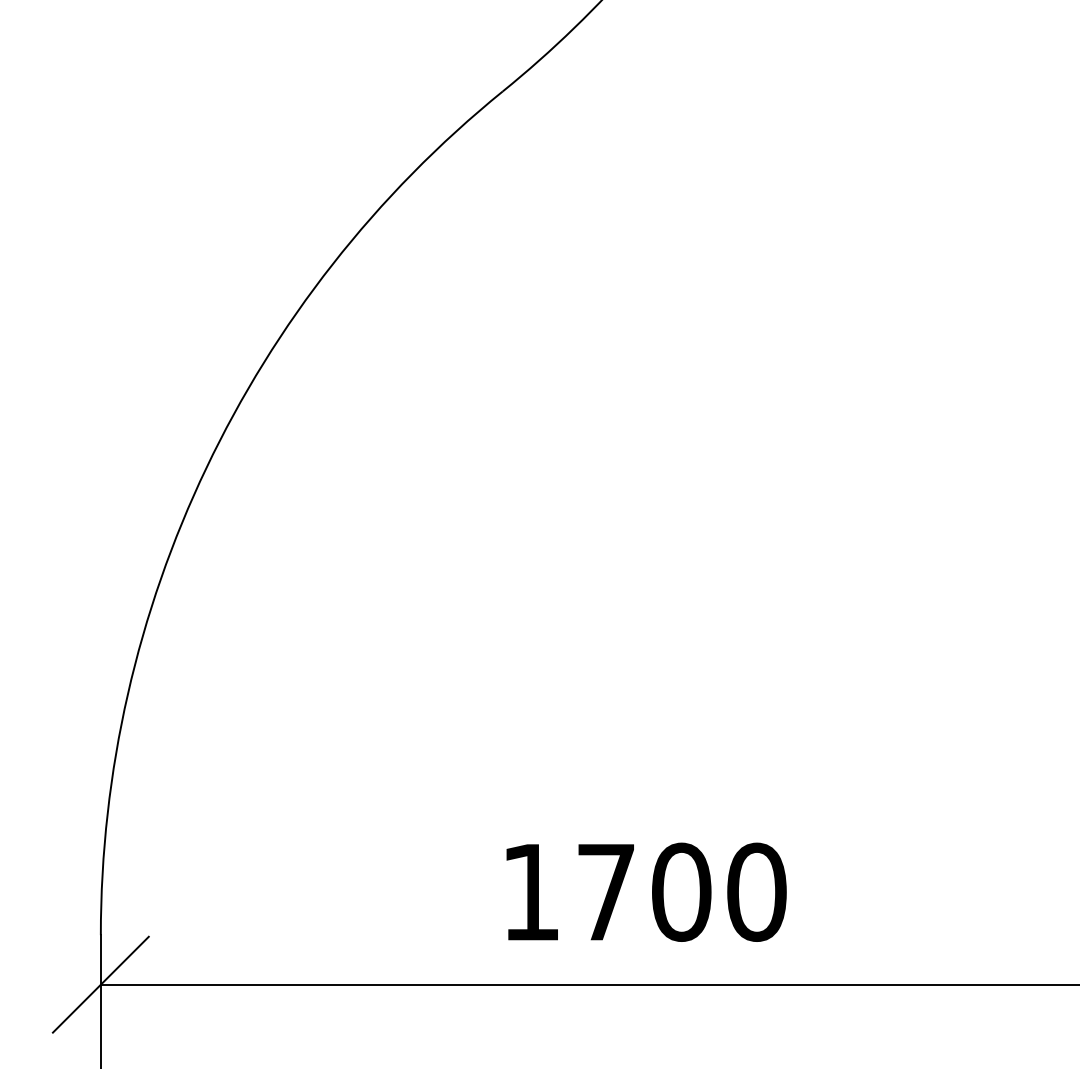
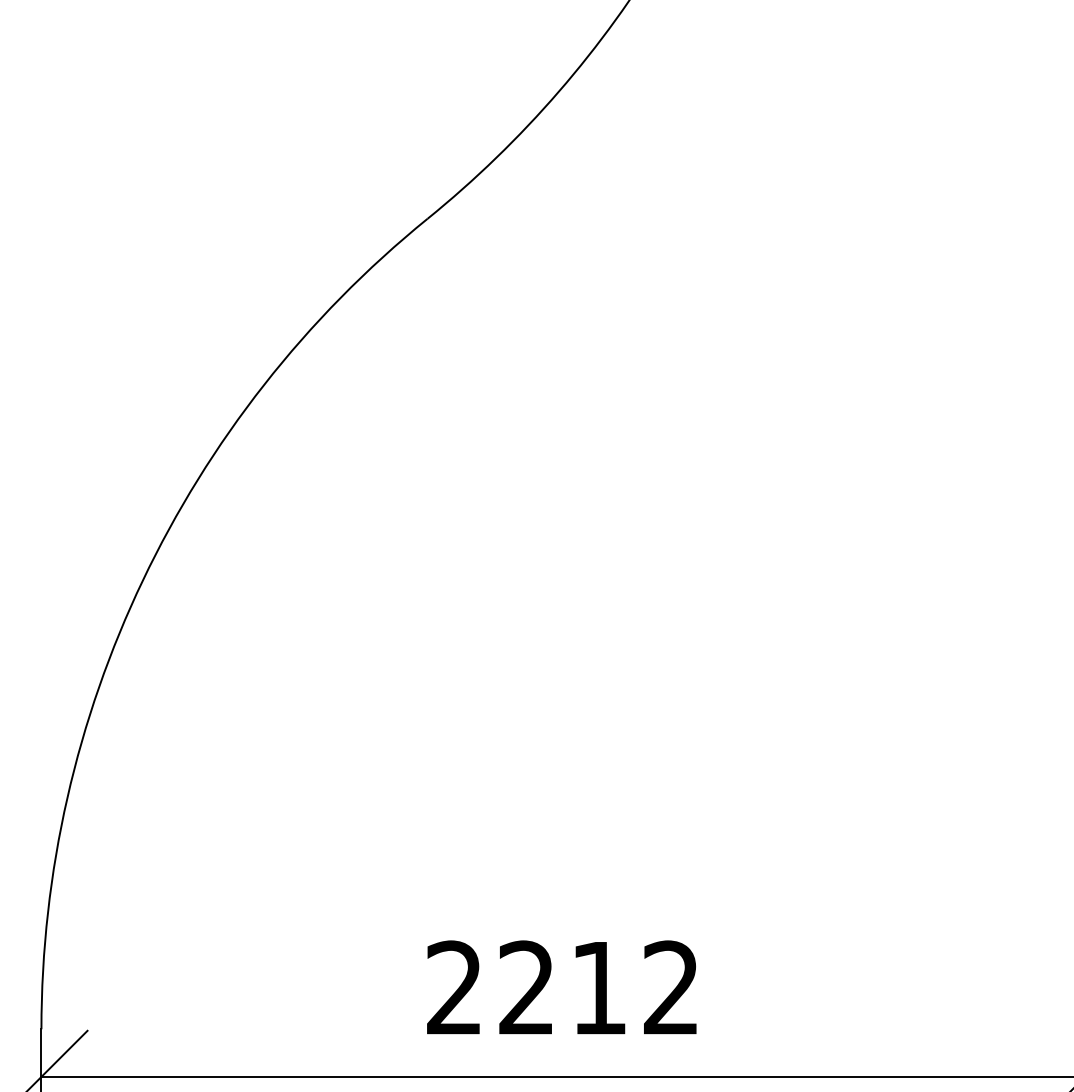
text: (644, 891) -> (563, 987), 1700 -> 2212

